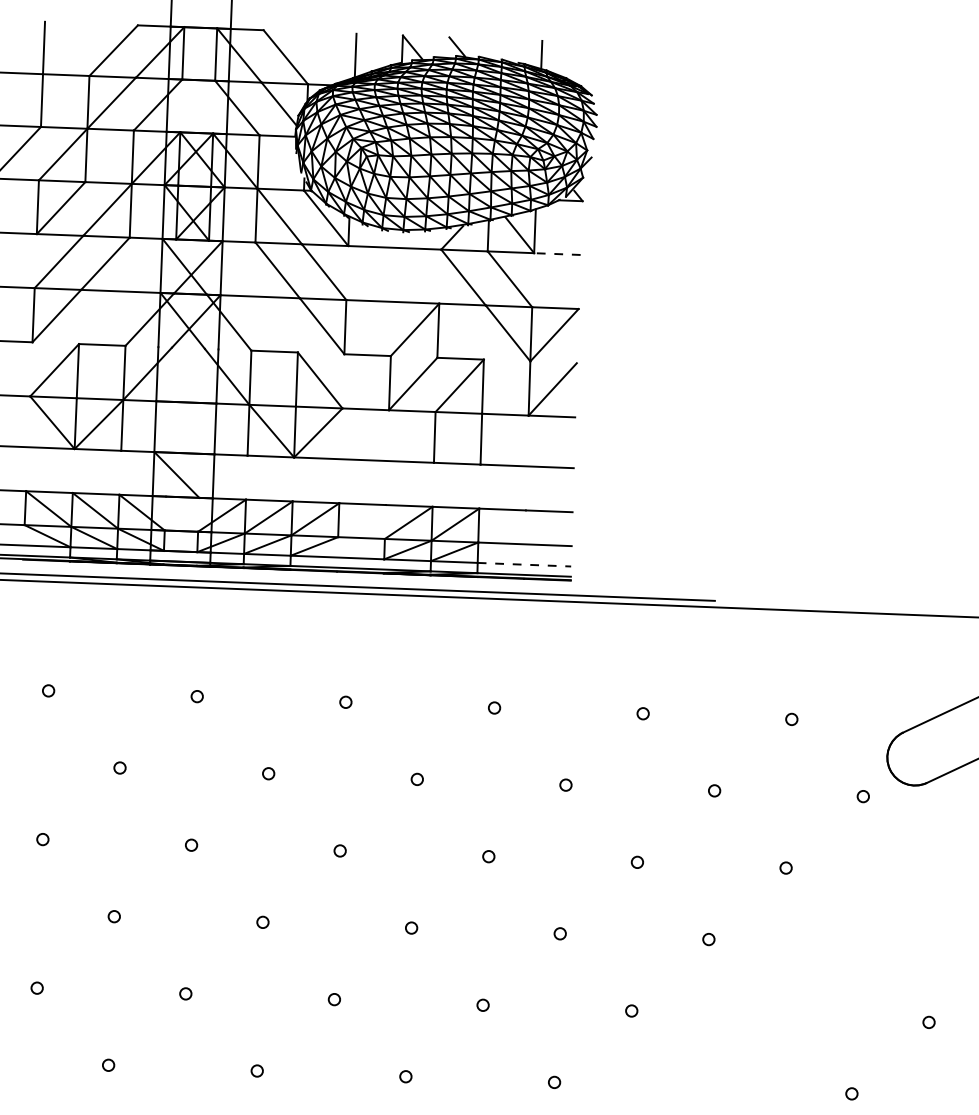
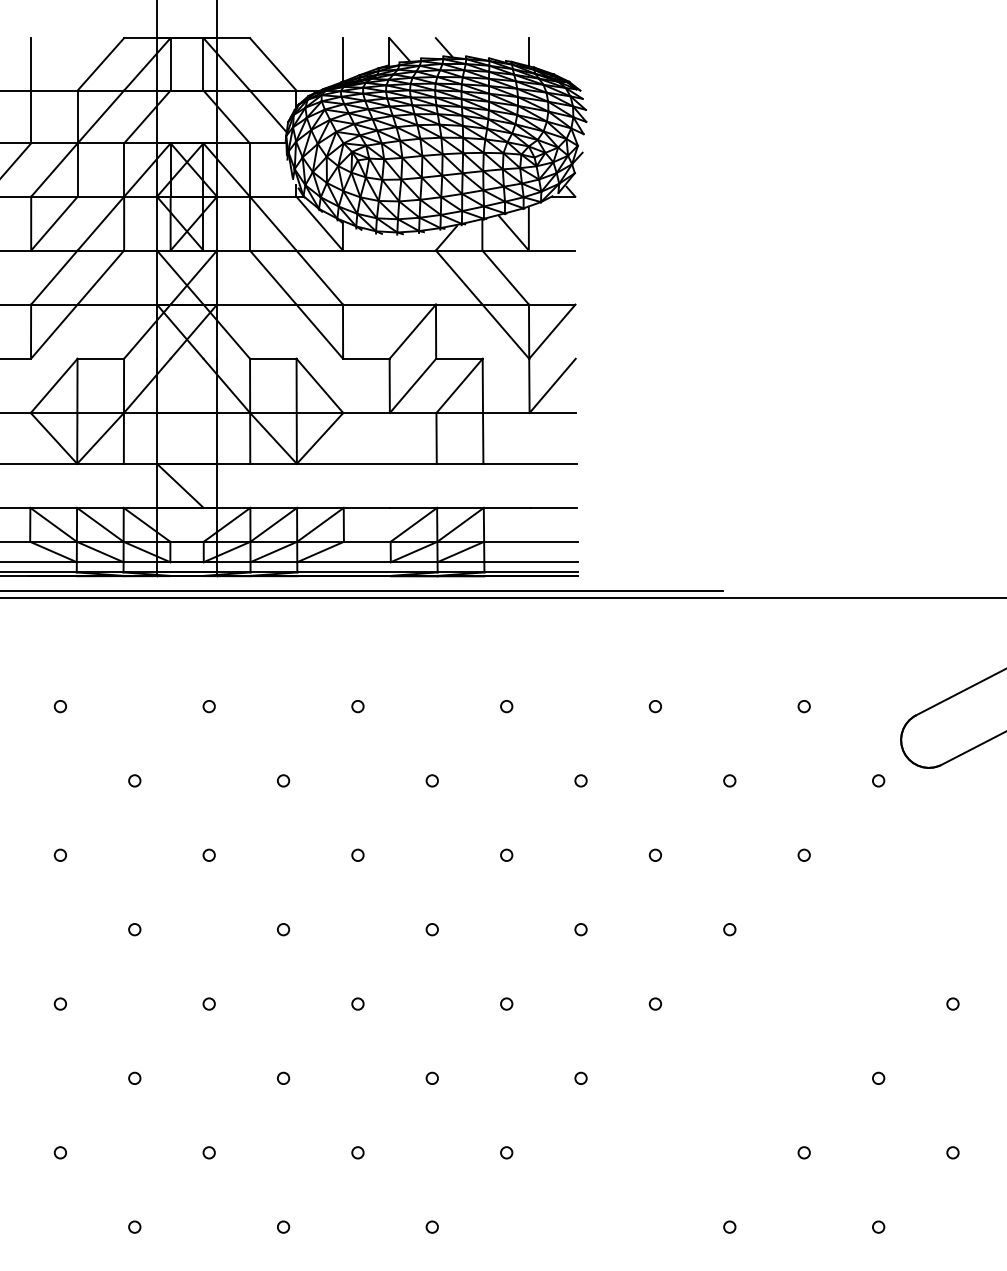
line: (556, 254) -> (551, 250), dashed -> solid
line: (524, 565) -> (531, 562), dashed -> solid

